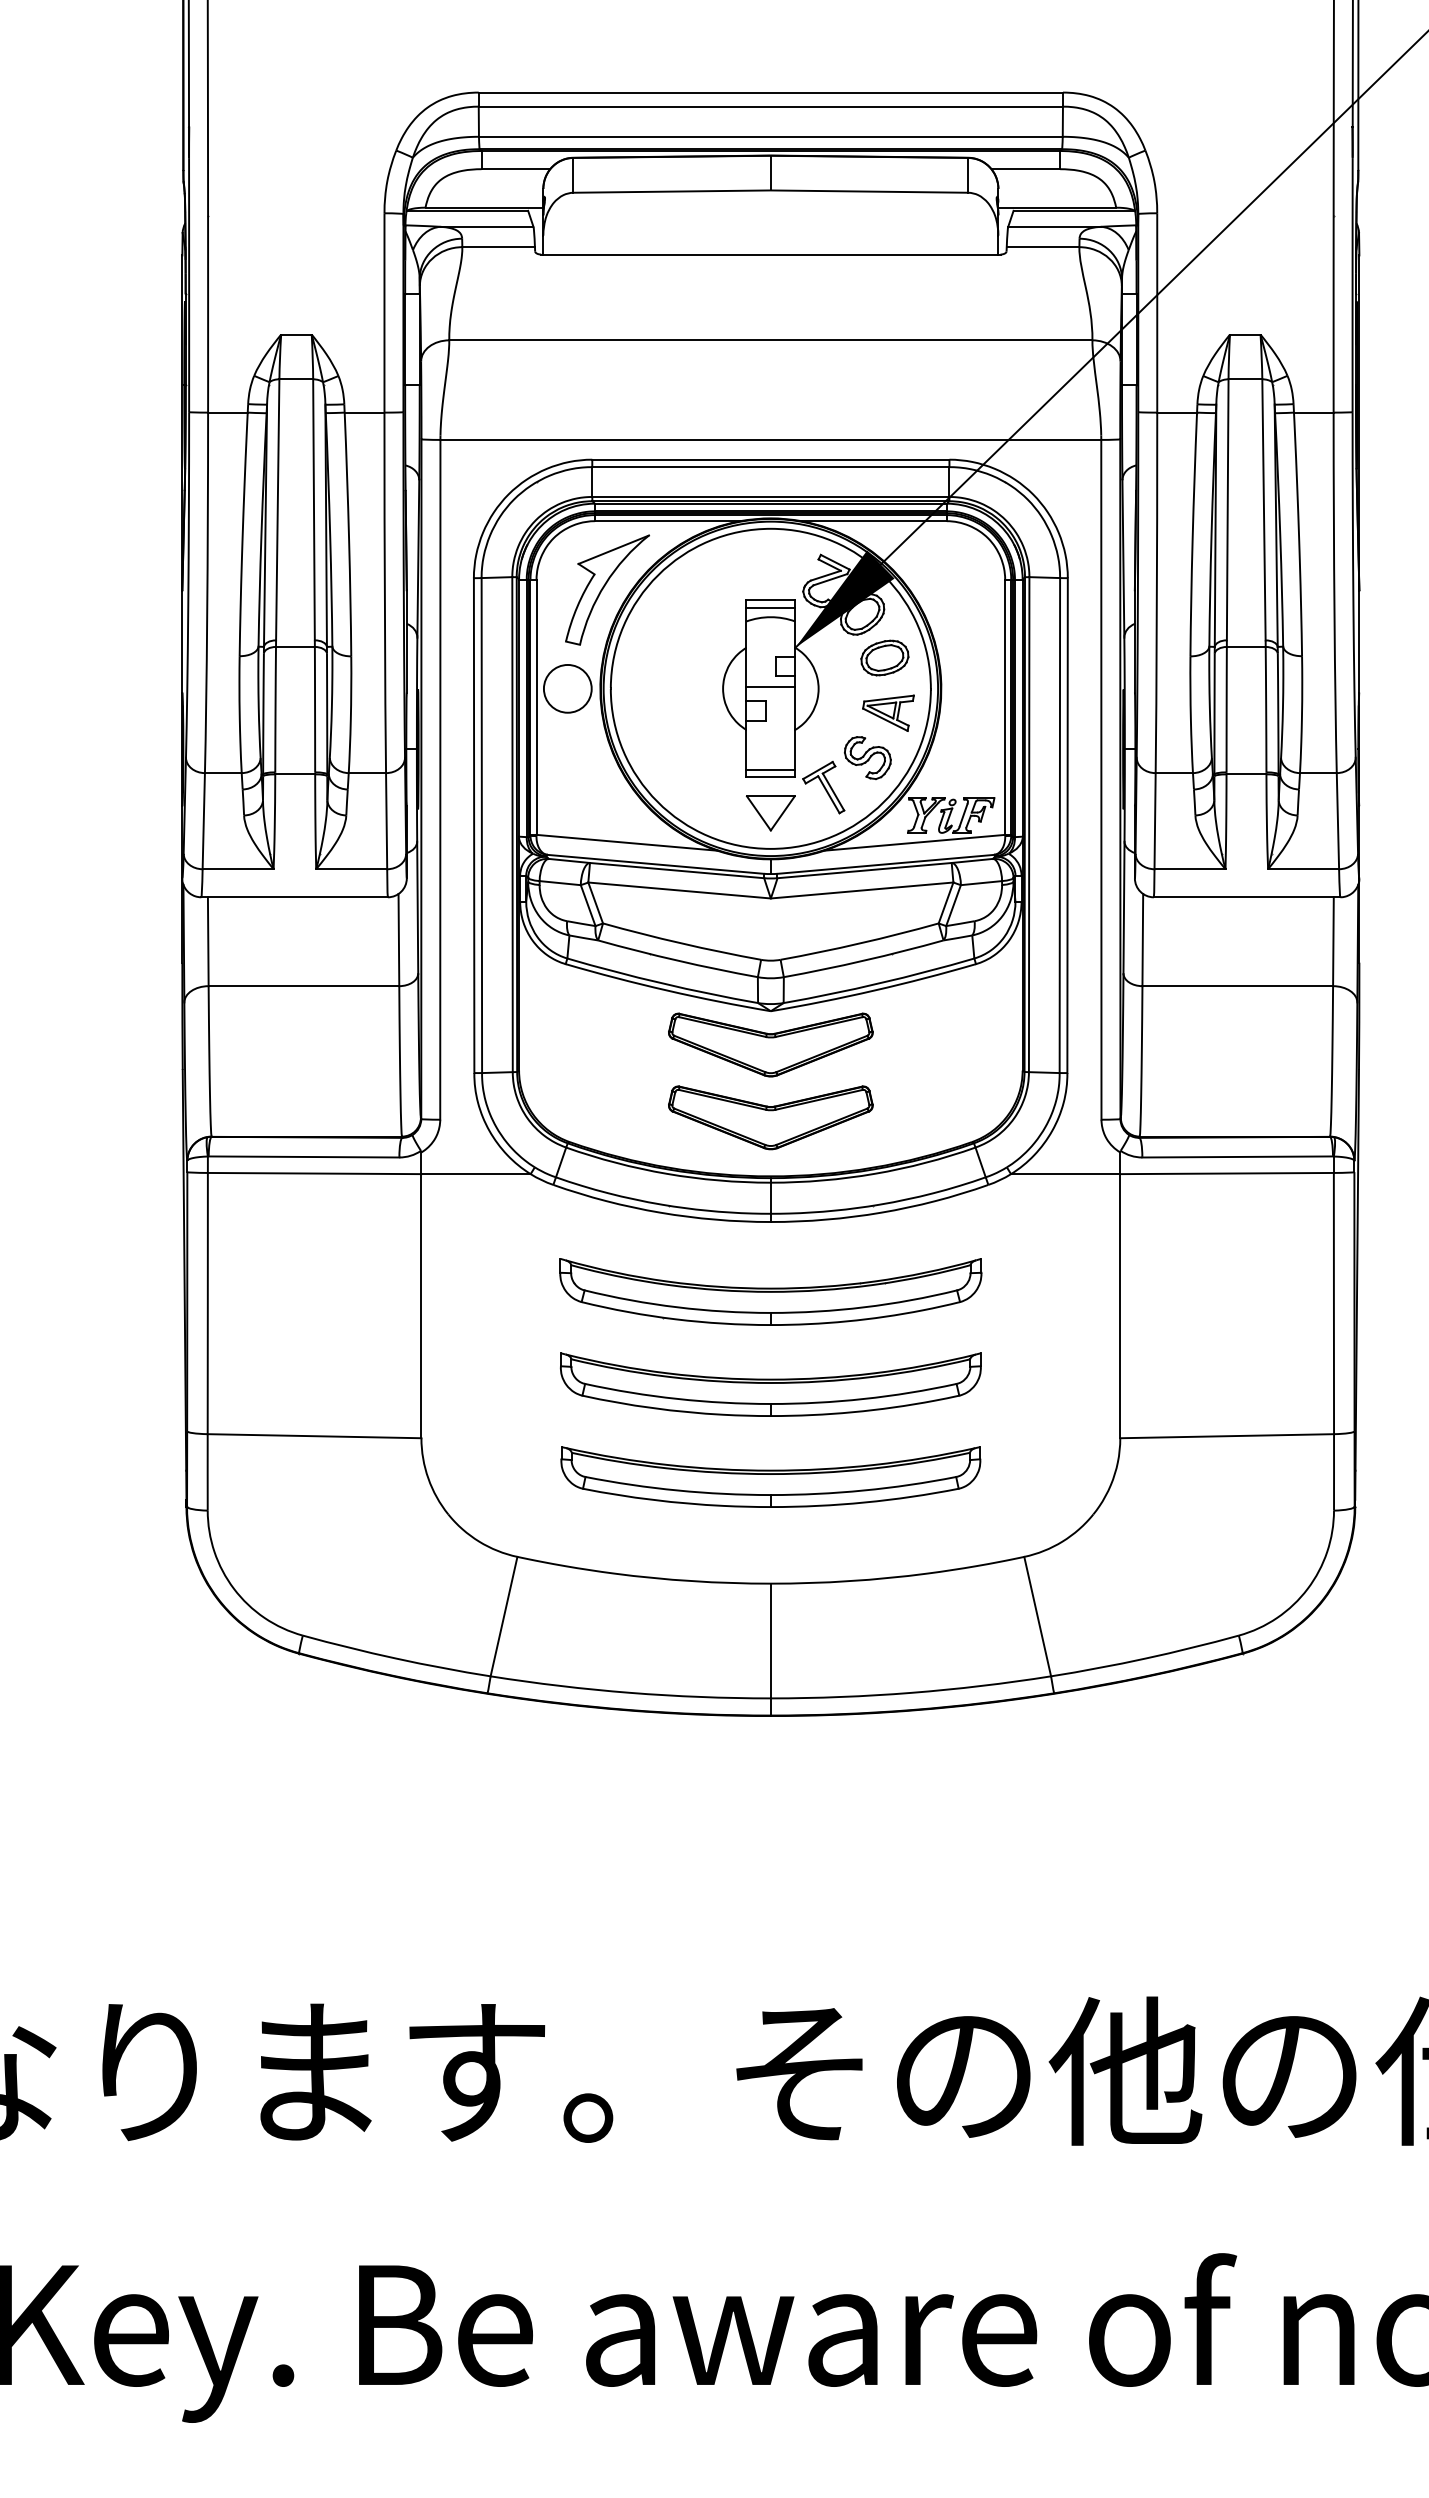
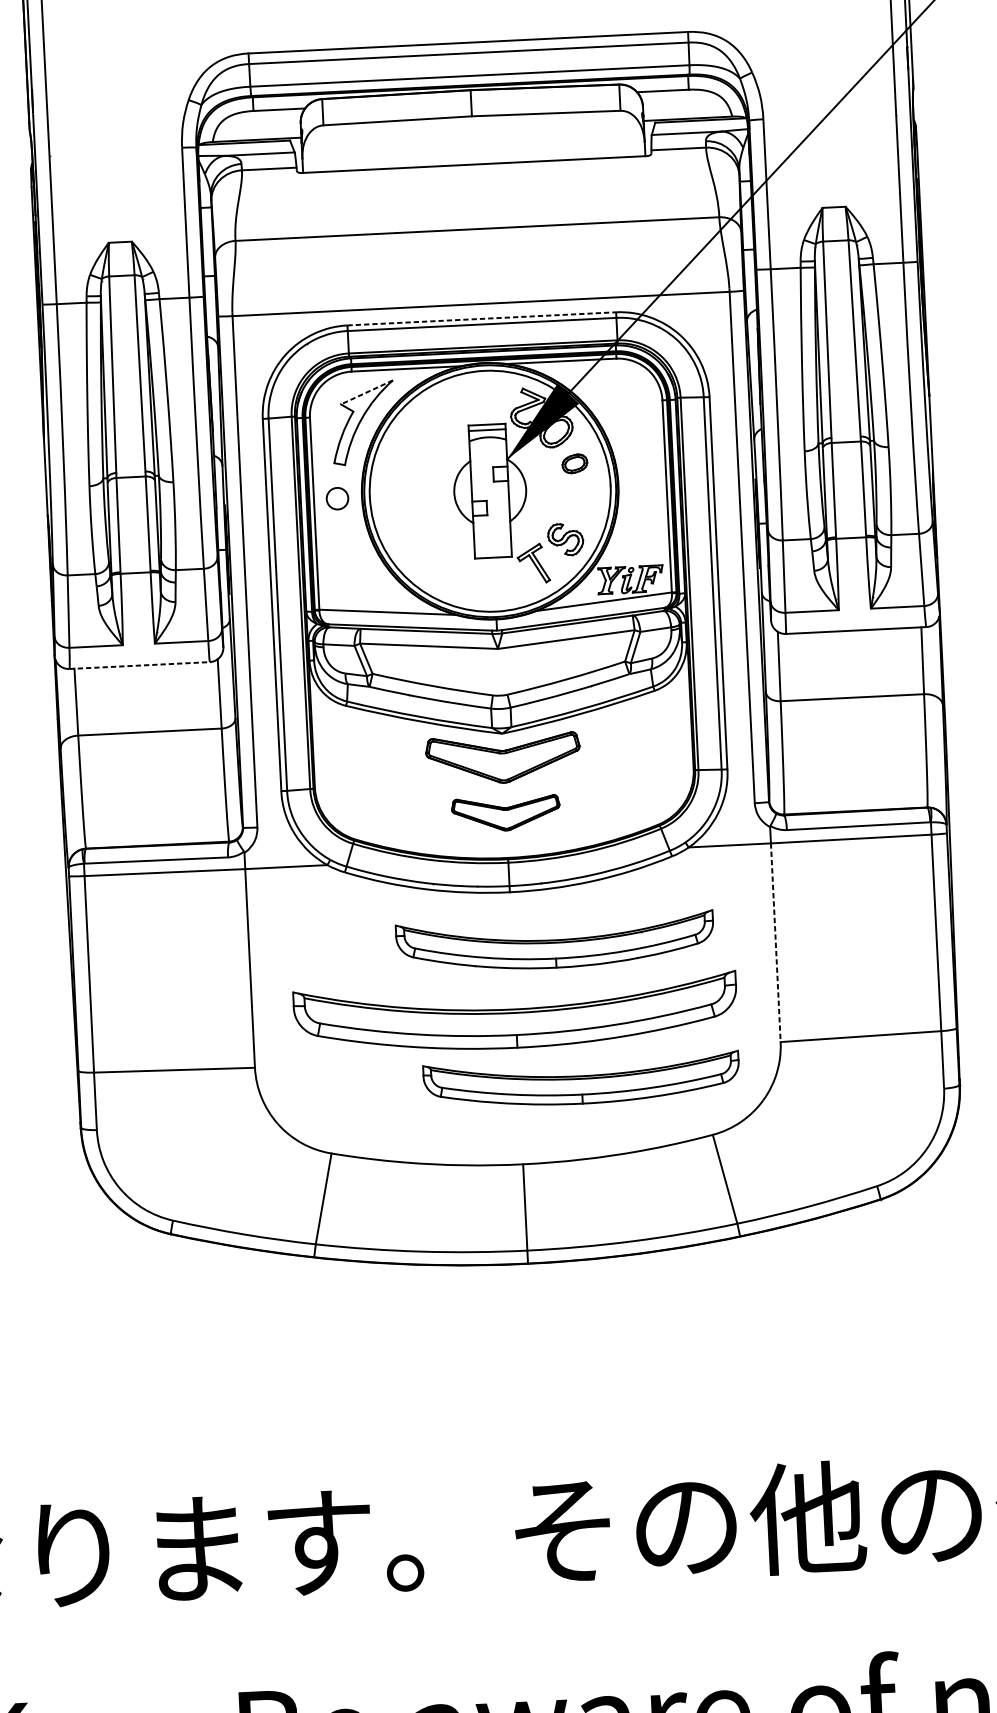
line: (770, 459) -> (481, 318), solid -> dashed
line: (613, 549) -> (366, 392), solid -> dashed
part: (884, 657) -> (574, 463), size x0.7
line: (770, 687) -> (489, 490), removed
circle: (567, 688) -> (337, 498), size x0.6
part: (888, 712) -> (579, 504), removed
line: (770, 770) -> (492, 552), removed
part: (770, 813) -> (494, 585), removed
line: (295, 897) -> (140, 665), solid -> dashed
part: (770, 1117) -> (505, 813), size x0.7
part: (770, 1291) -> (555, 942), moved
line: (1120, 1306) -> (775, 942), solid -> dashed
part: (770, 1384) -> (515, 1014), size x1.4
part: (770, 1476) -> (581, 1080), moved

